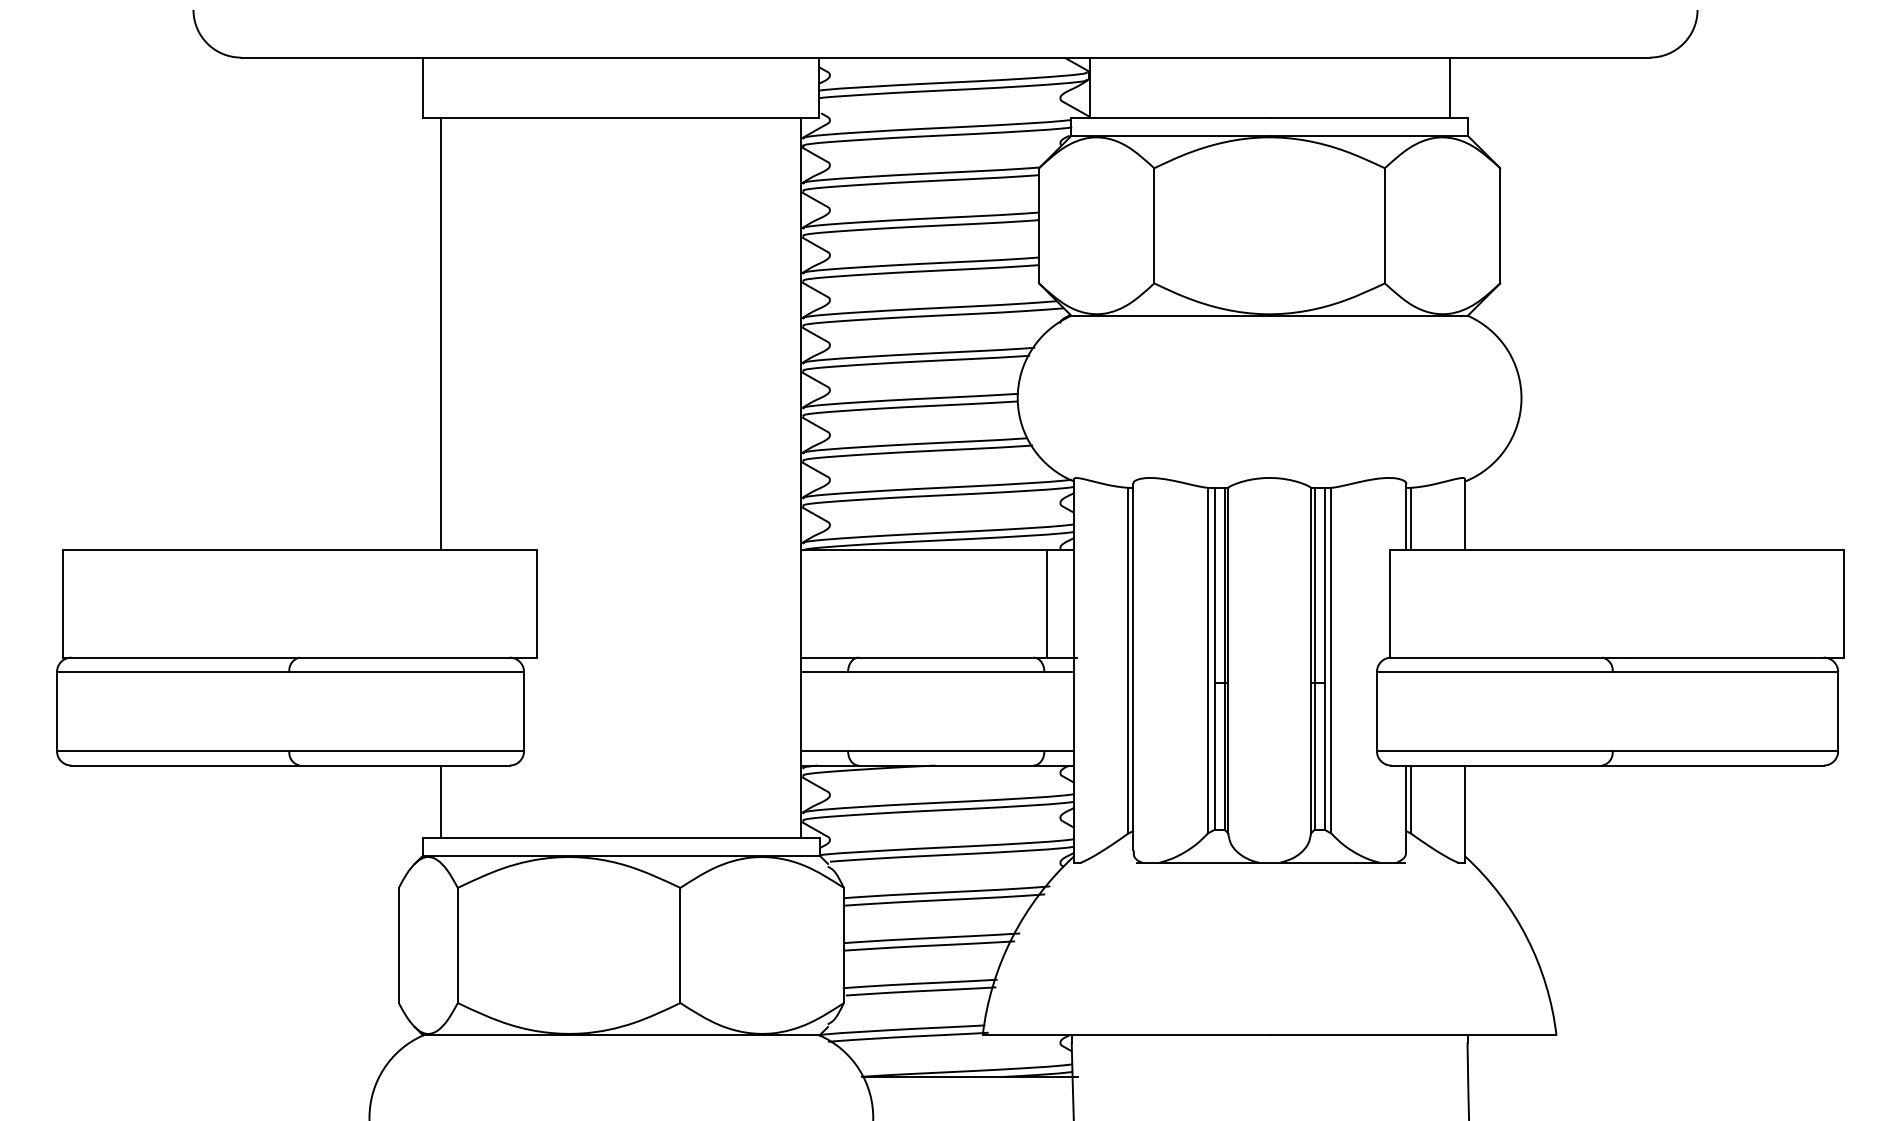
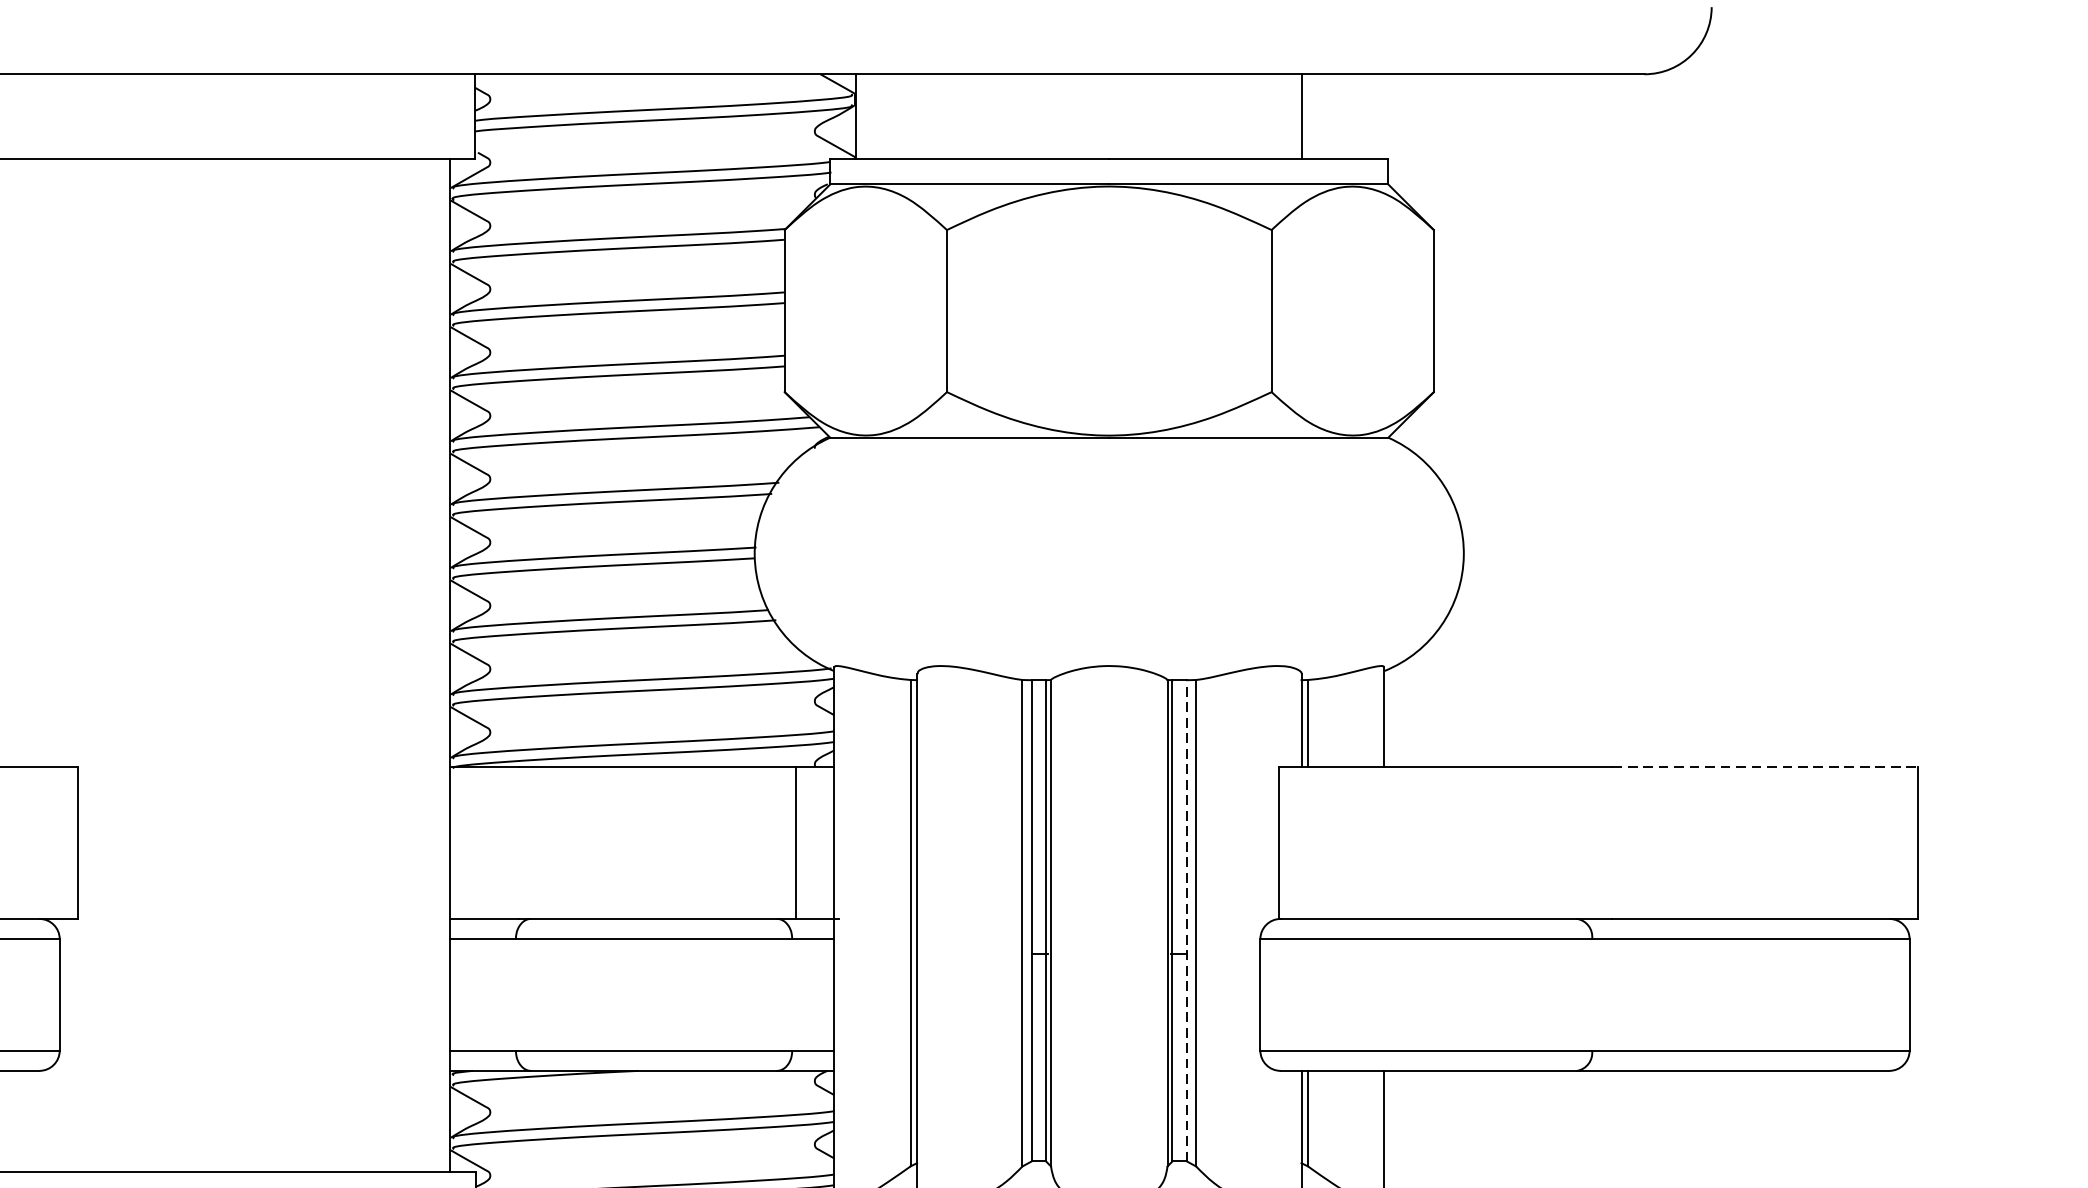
line: (1449, 87) -> (1301, 116), moved
line: (1735, 549) -> (1765, 766), solid -> dashed
line: (1324, 658) -> (1186, 920), solid -> dashed

